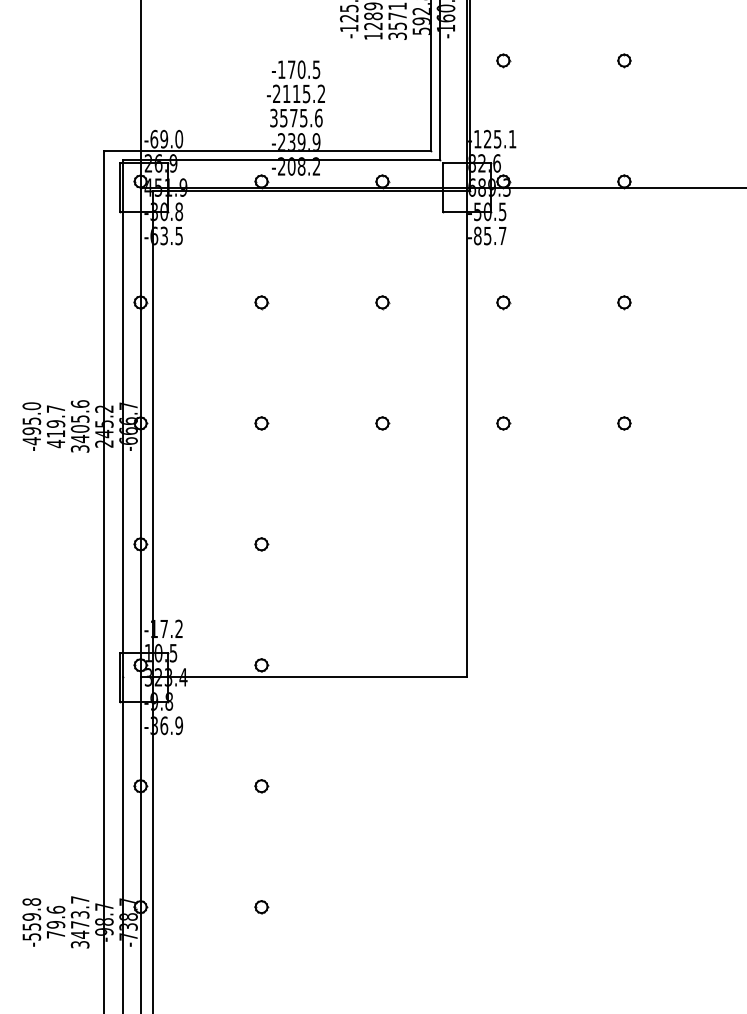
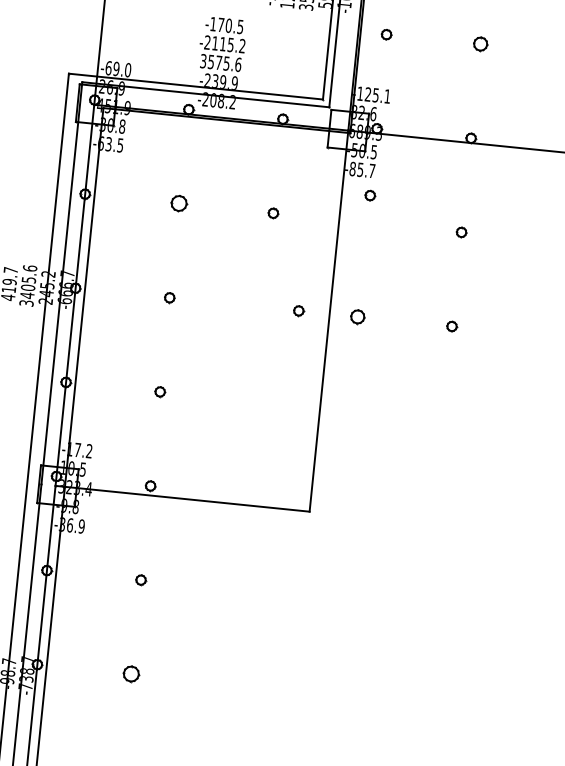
part: (624, 60) -> (480, 44), size x1.4
part: (261, 302) -> (179, 203), size x1.6
part: (503, 302) -> (370, 195), moved
part: (382, 423) -> (298, 311), moved
part: (503, 423) -> (357, 317), size x1.4
part: (261, 907) -> (131, 674), size x1.6

